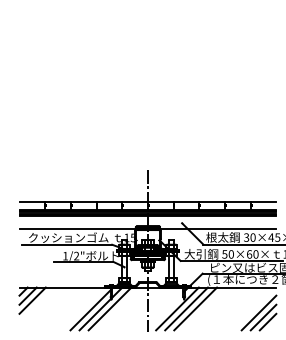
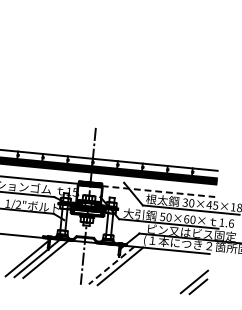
line: (218, 228) -> (158, 191), solid -> dashed
line: (195, 308) -> (129, 266), removed
line: (177, 309) -> (111, 266), solid -> dashed
line: (258, 312) -> (189, 276), removed

